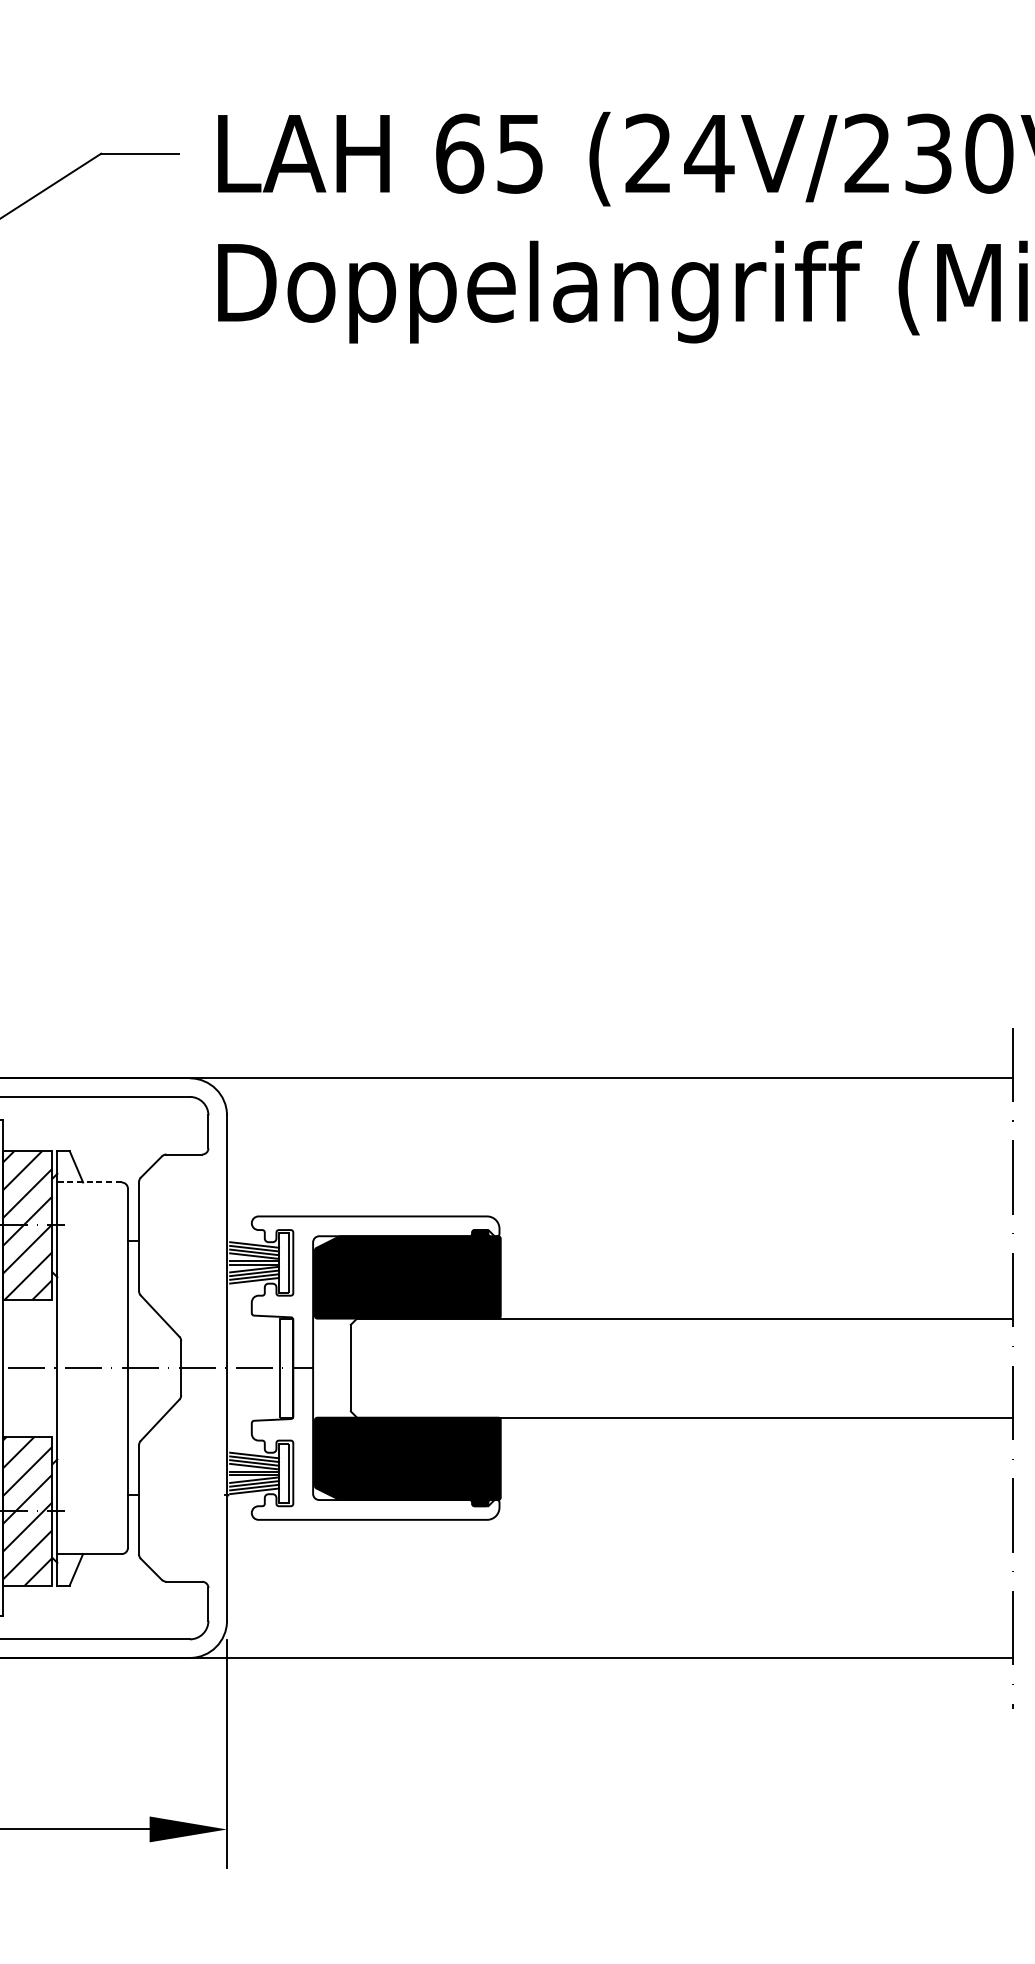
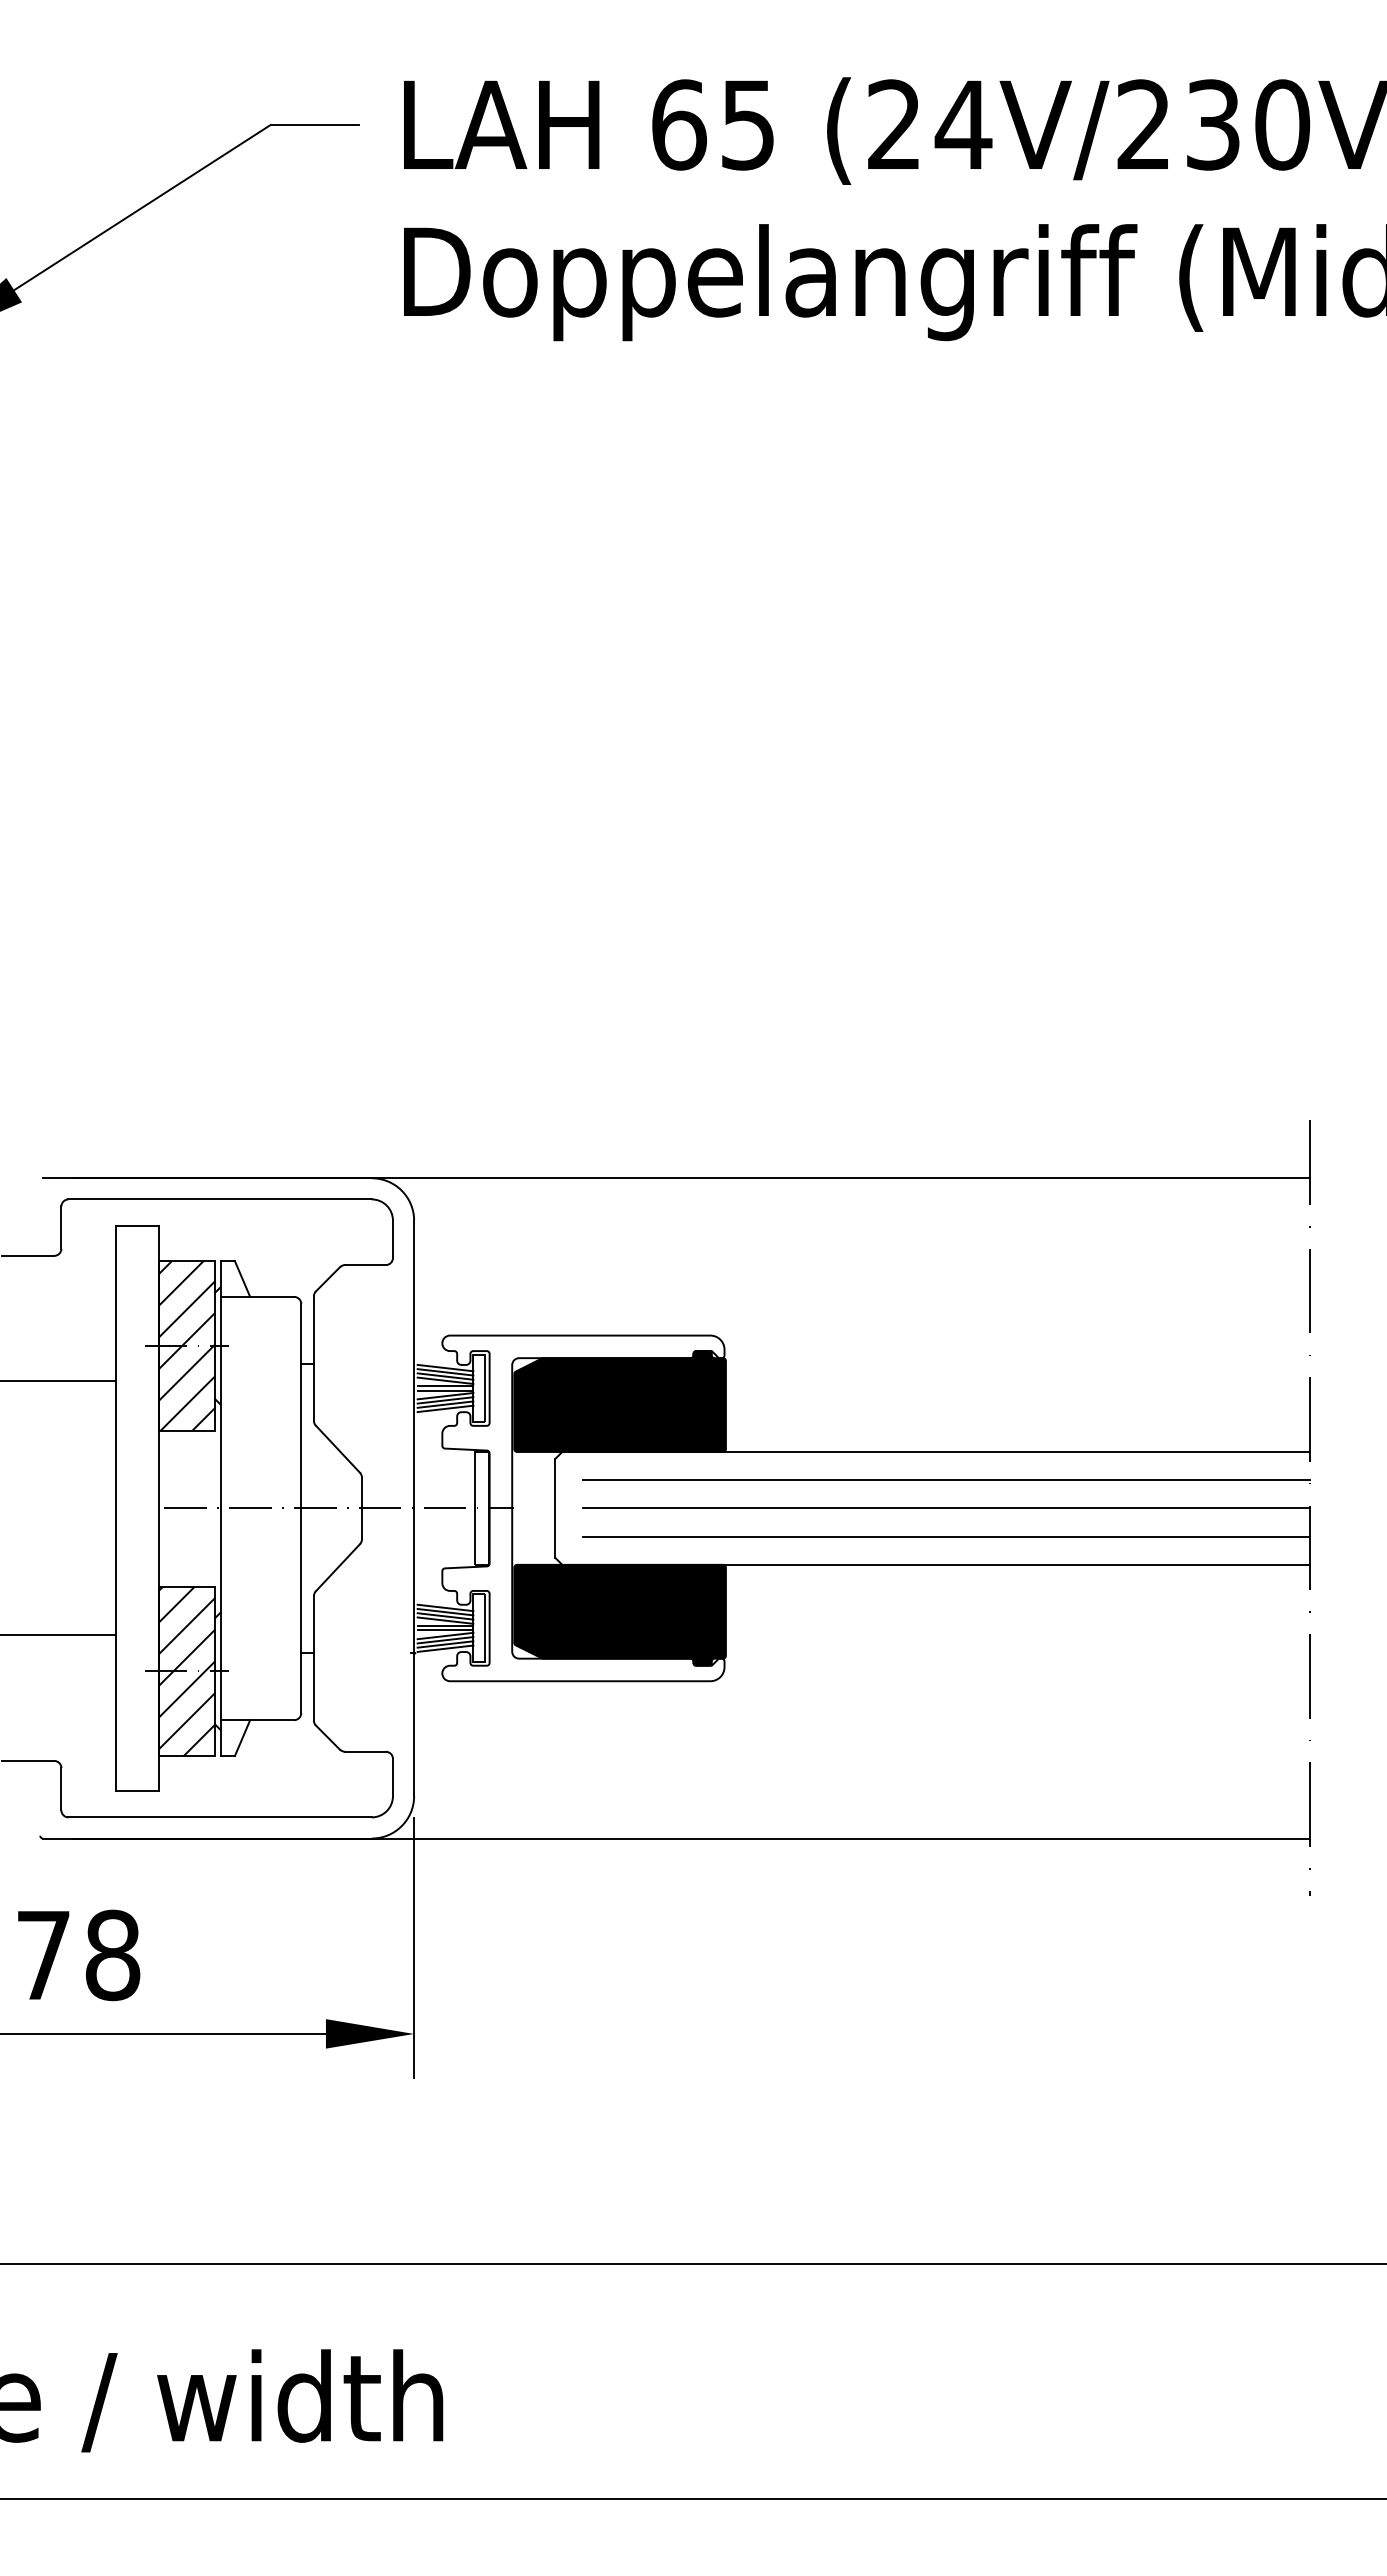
line: (89, 1182) -> (257, 1296), dashed -> solid
line: (694, 1343) -> (946, 1480), added
line: (694, 1368) -> (946, 1508), added
line: (694, 1392) -> (946, 1536), added

